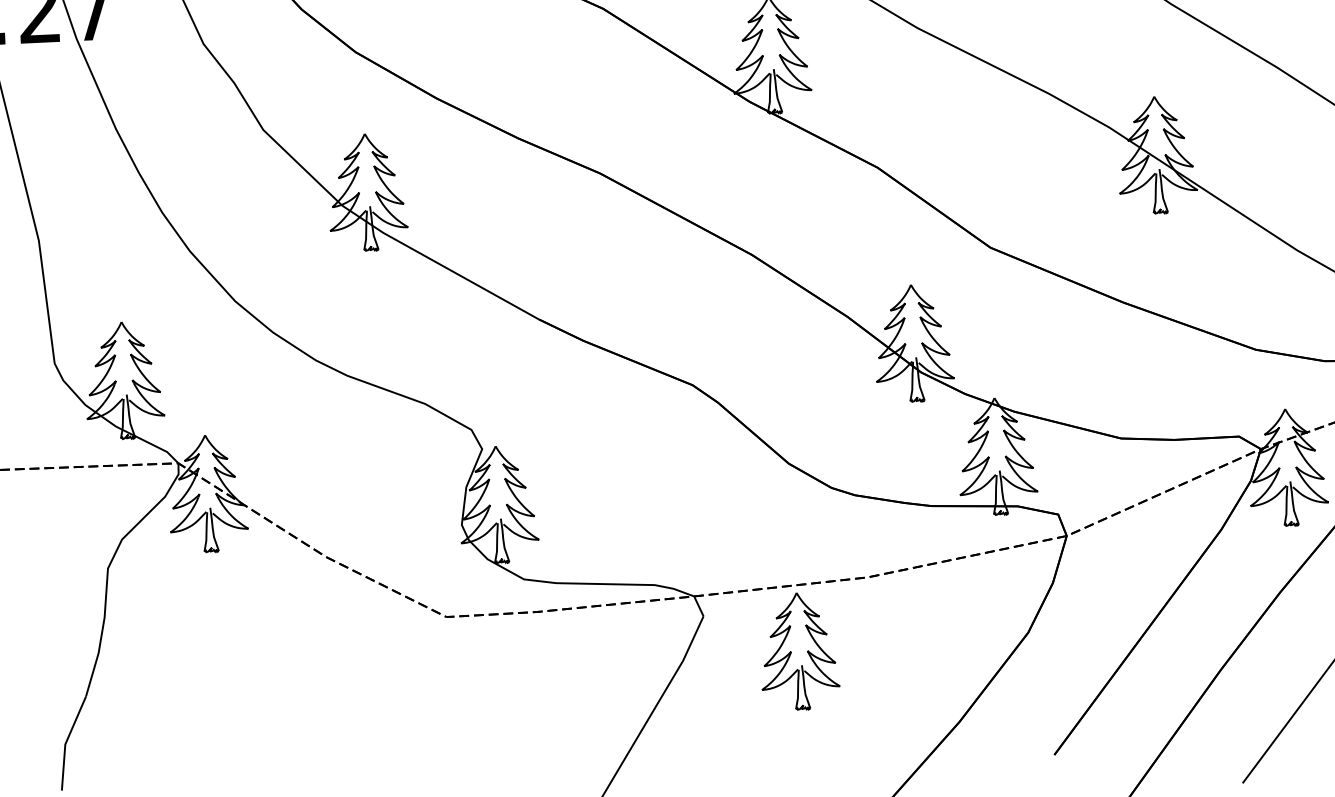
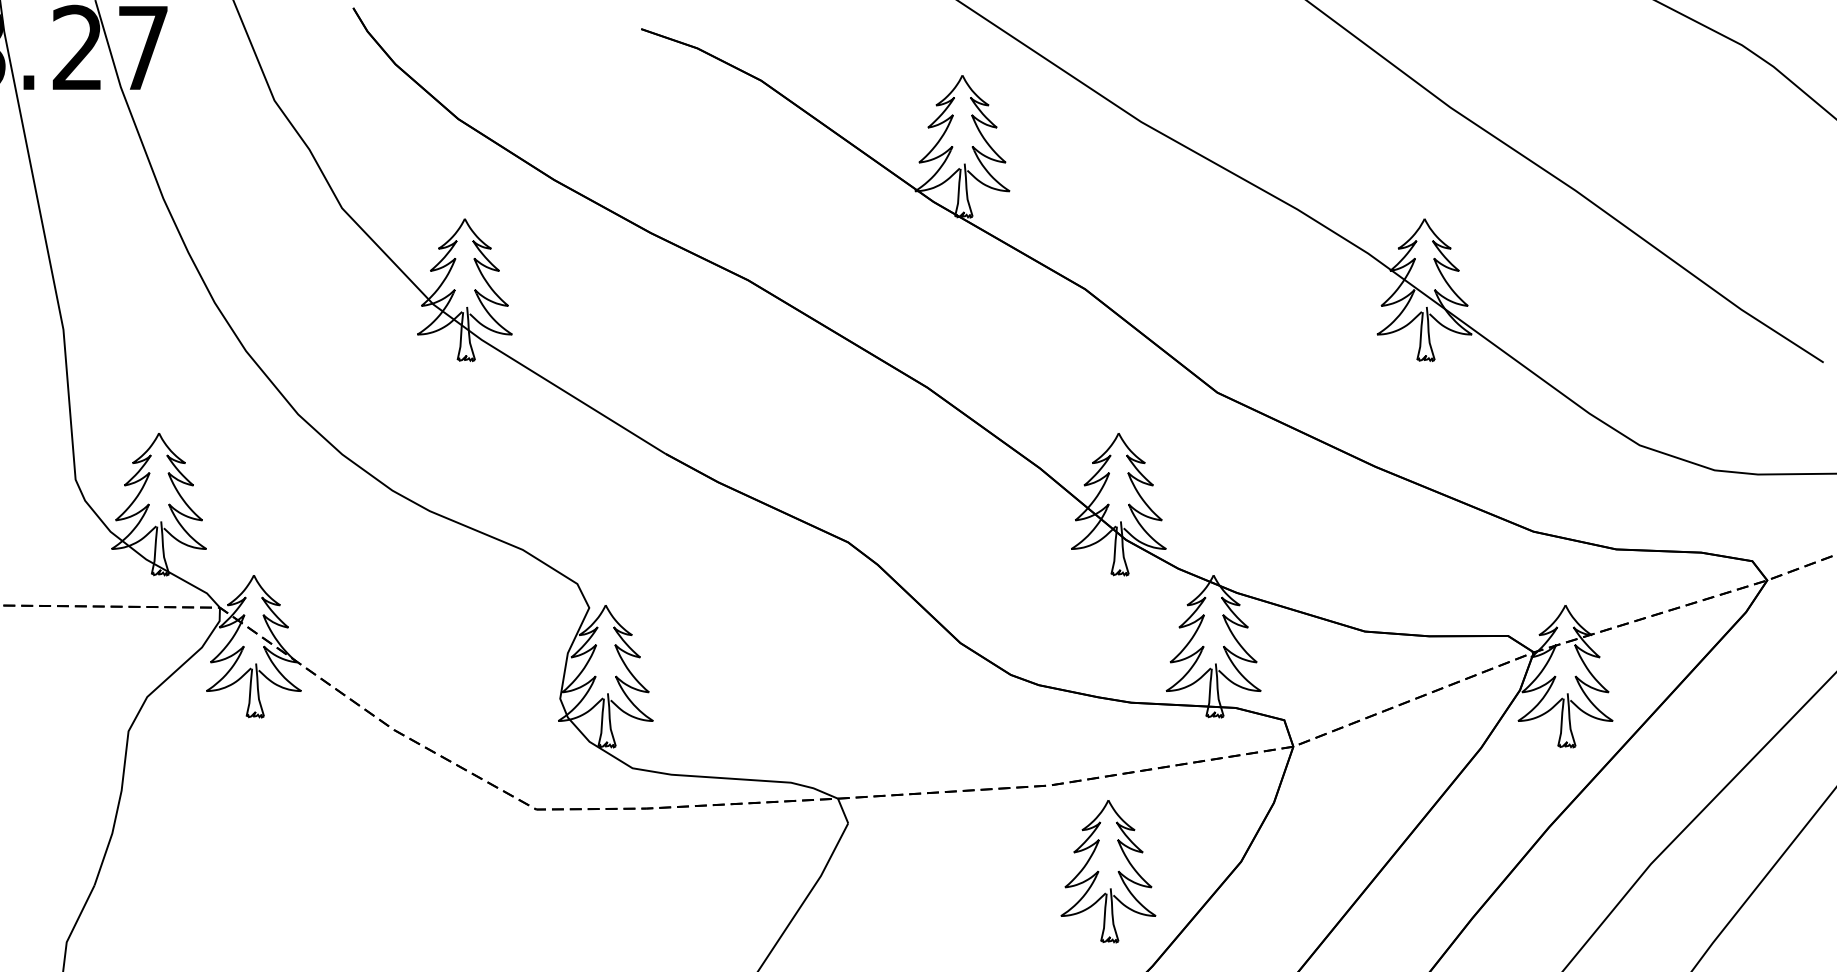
part: (799, 651) -> (1108, 871), moved

